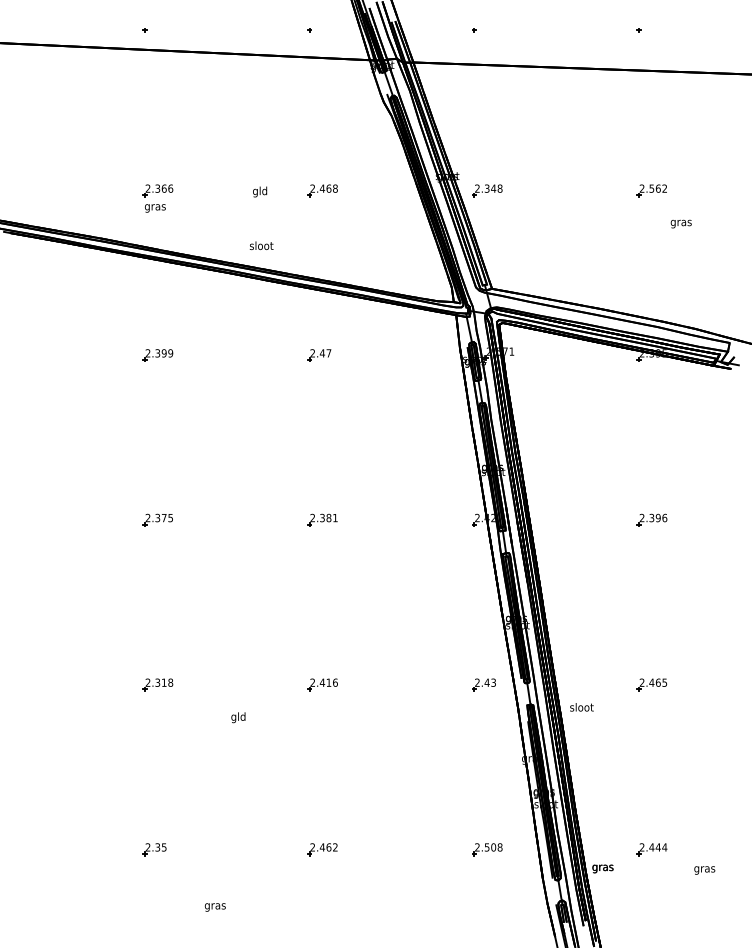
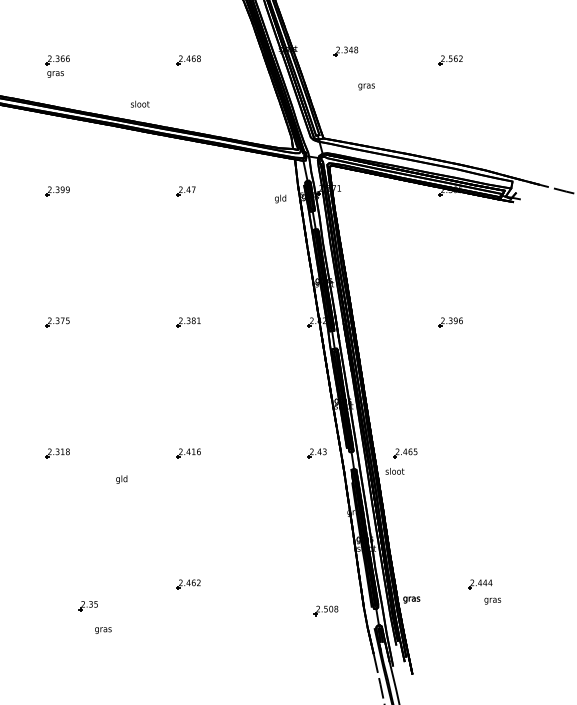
part: (487, 190) -> (346, 51), moved
text: (260, 191) -> (280, 198), moved
text: (680, 223) -> (366, 86), moved
part: (651, 684) -> (405, 453), moved
part: (154, 849) -> (88, 605), moved
part: (487, 849) -> (326, 610), moved
part: (651, 849) -> (479, 584), moved

